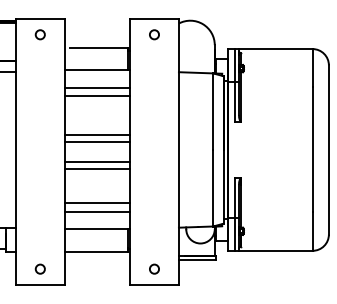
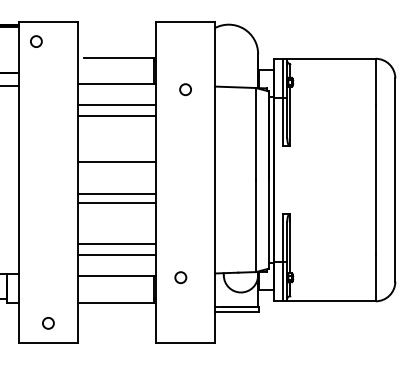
circle: (39, 34) -> (35, 41), moved
circle: (154, 34) -> (185, 89), moved
line: (97, 142) -> (117, 171), removed
circle: (154, 268) -> (180, 276), moved

